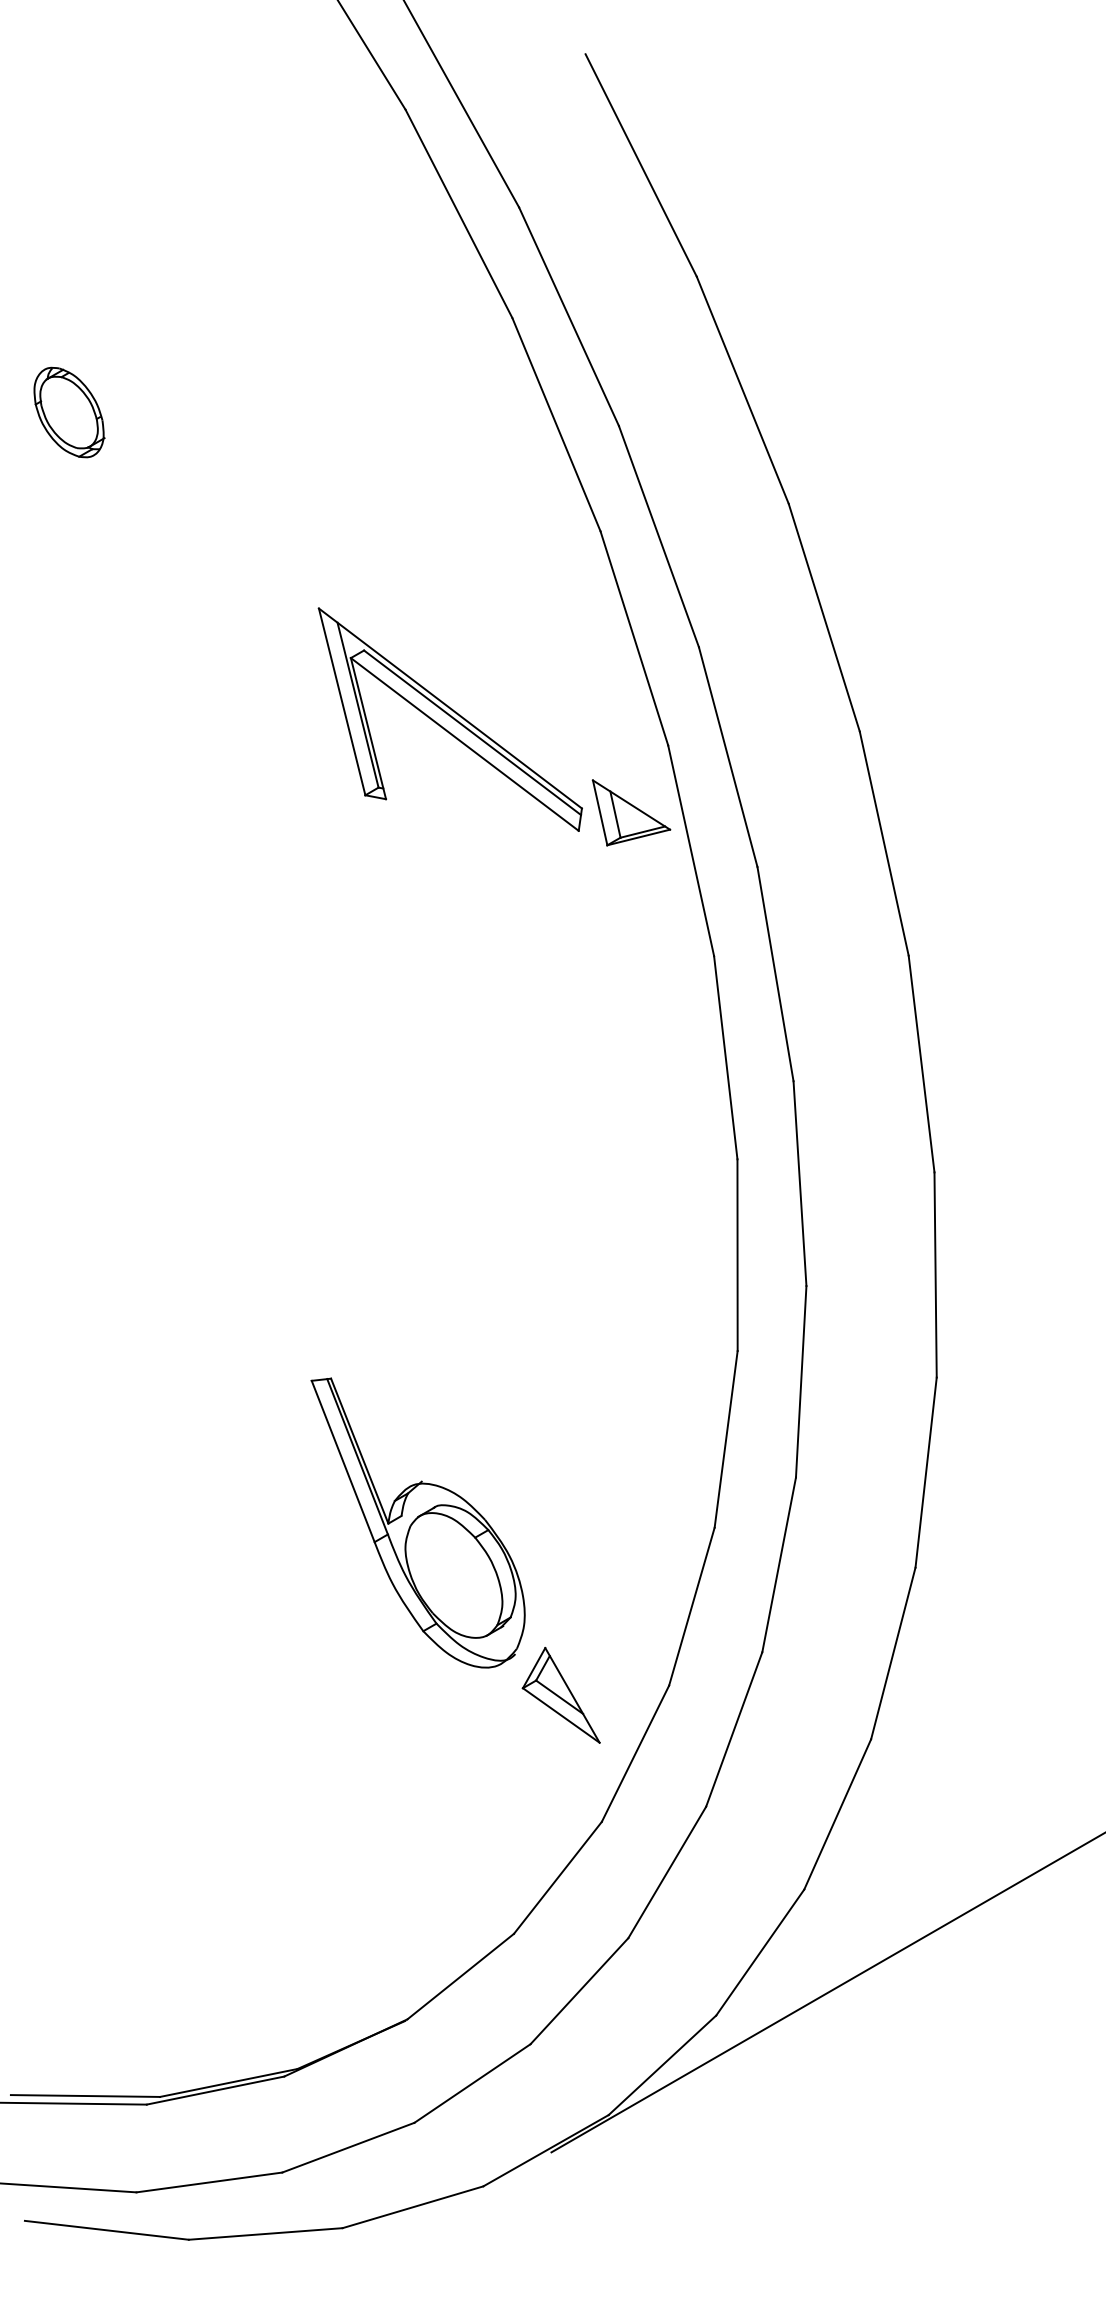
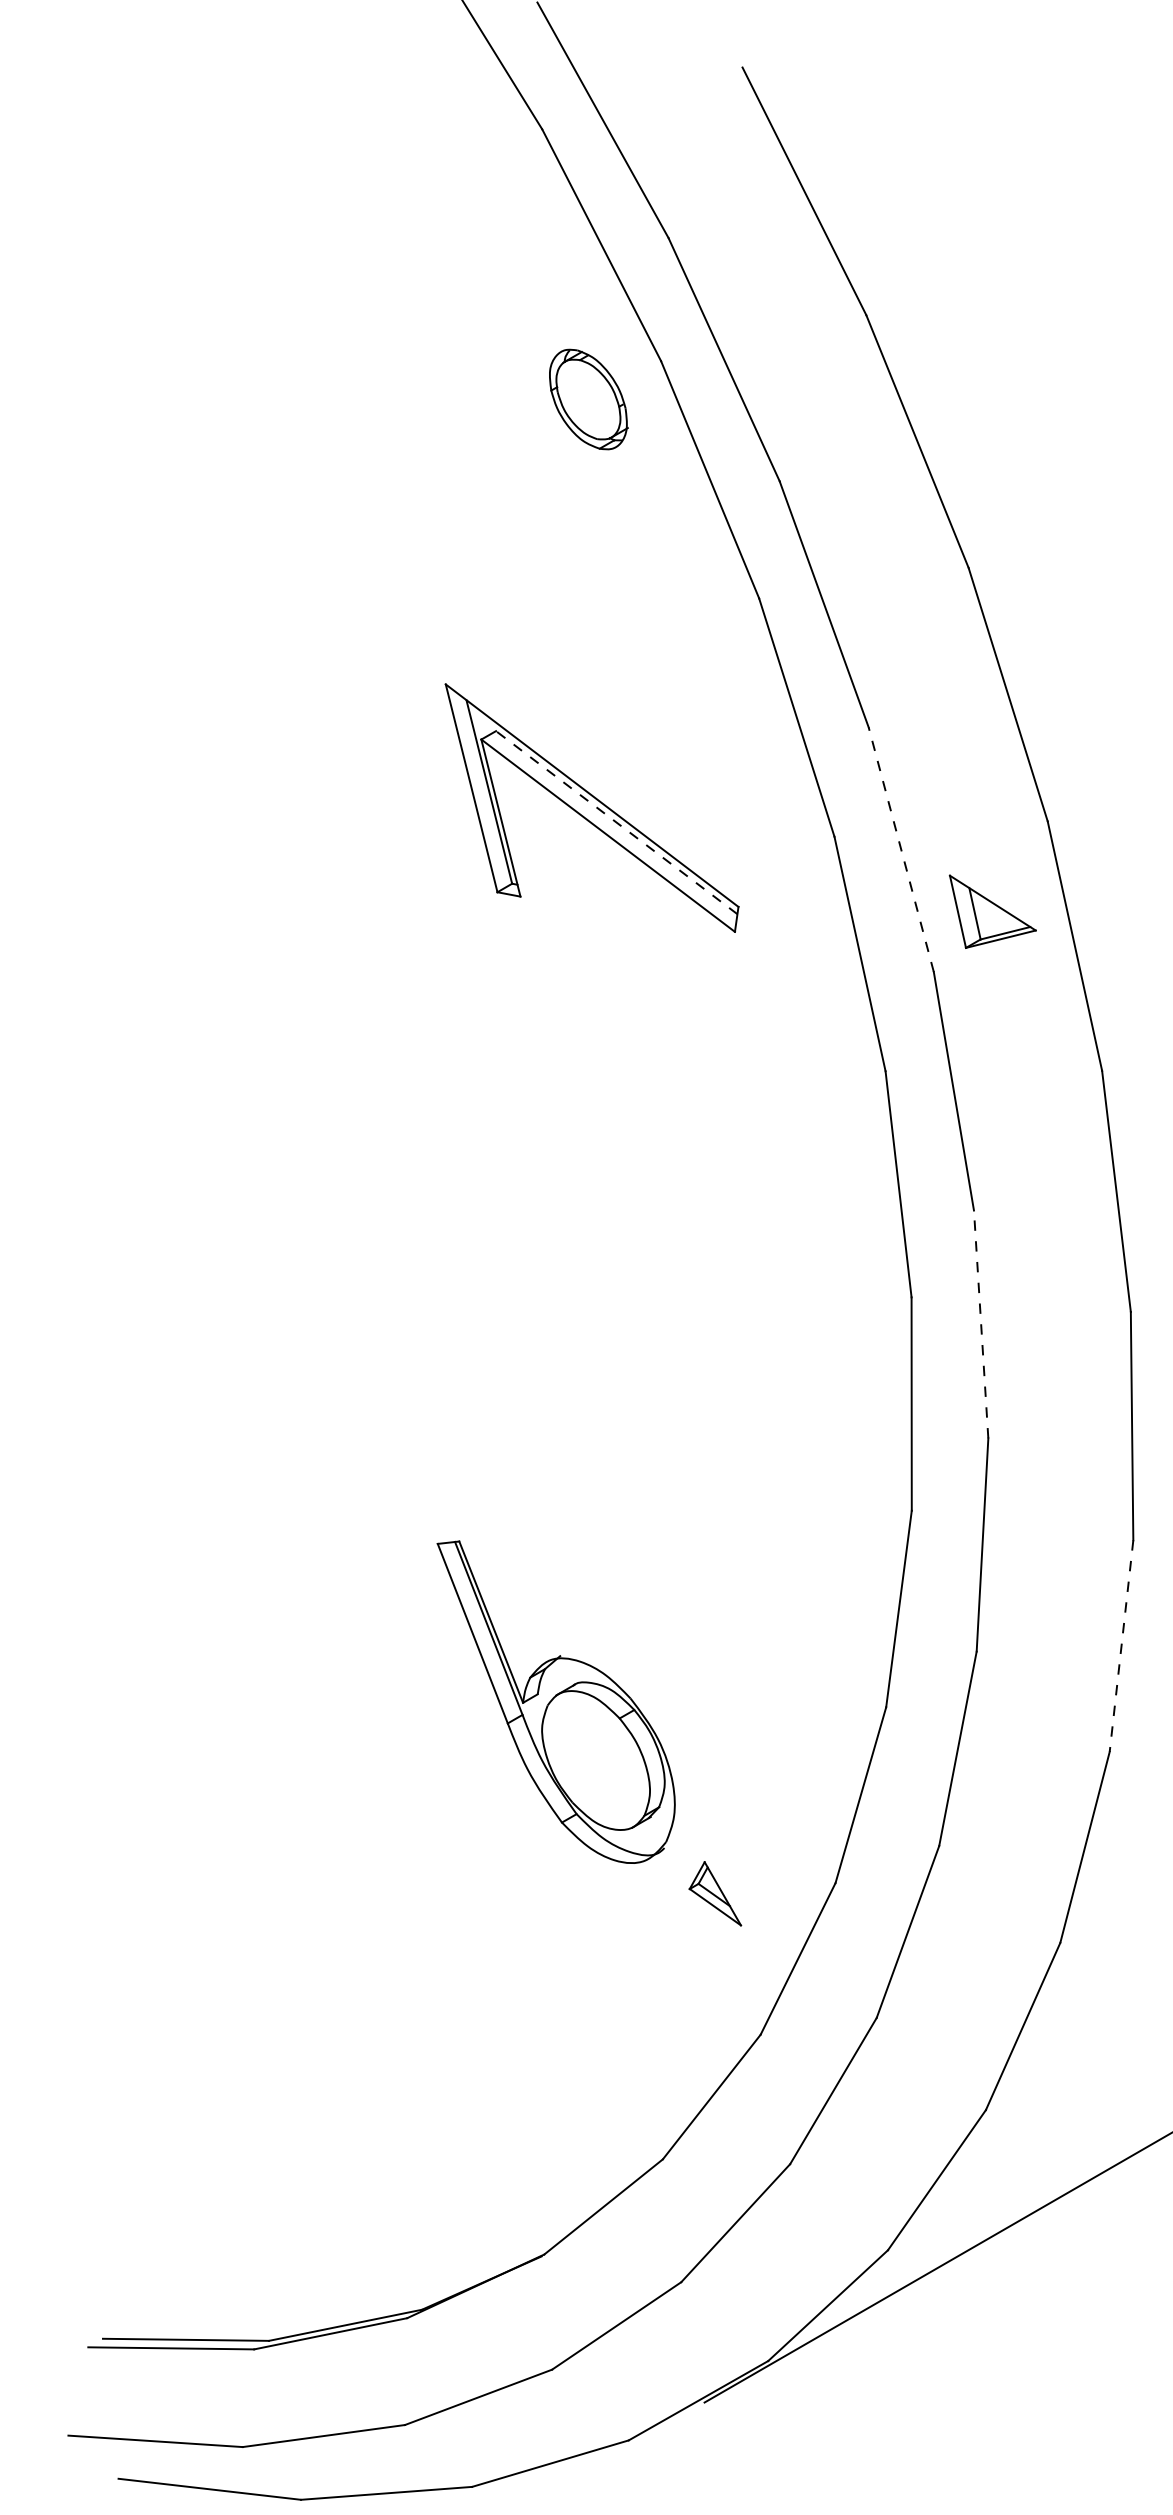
part: (69, 412) -> (588, 399), moved
line: (472, 732) -> (616, 822), solid -> dashed
line: (728, 757) -> (901, 850), solid -> dashed
part: (631, 812) -> (992, 911), moved
line: (799, 1183) -> (980, 1324), solid -> dashed
line: (926, 1472) -> (1121, 1645), solid -> dashed
part: (560, 1694) -> (714, 1892), size x0.6

